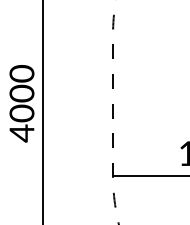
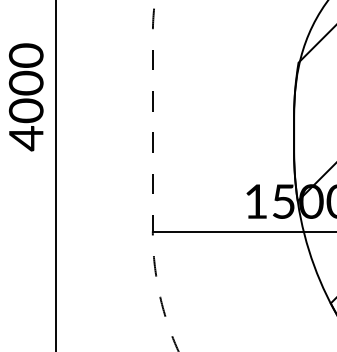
text: (22, 103) -> (26, 97), moved

